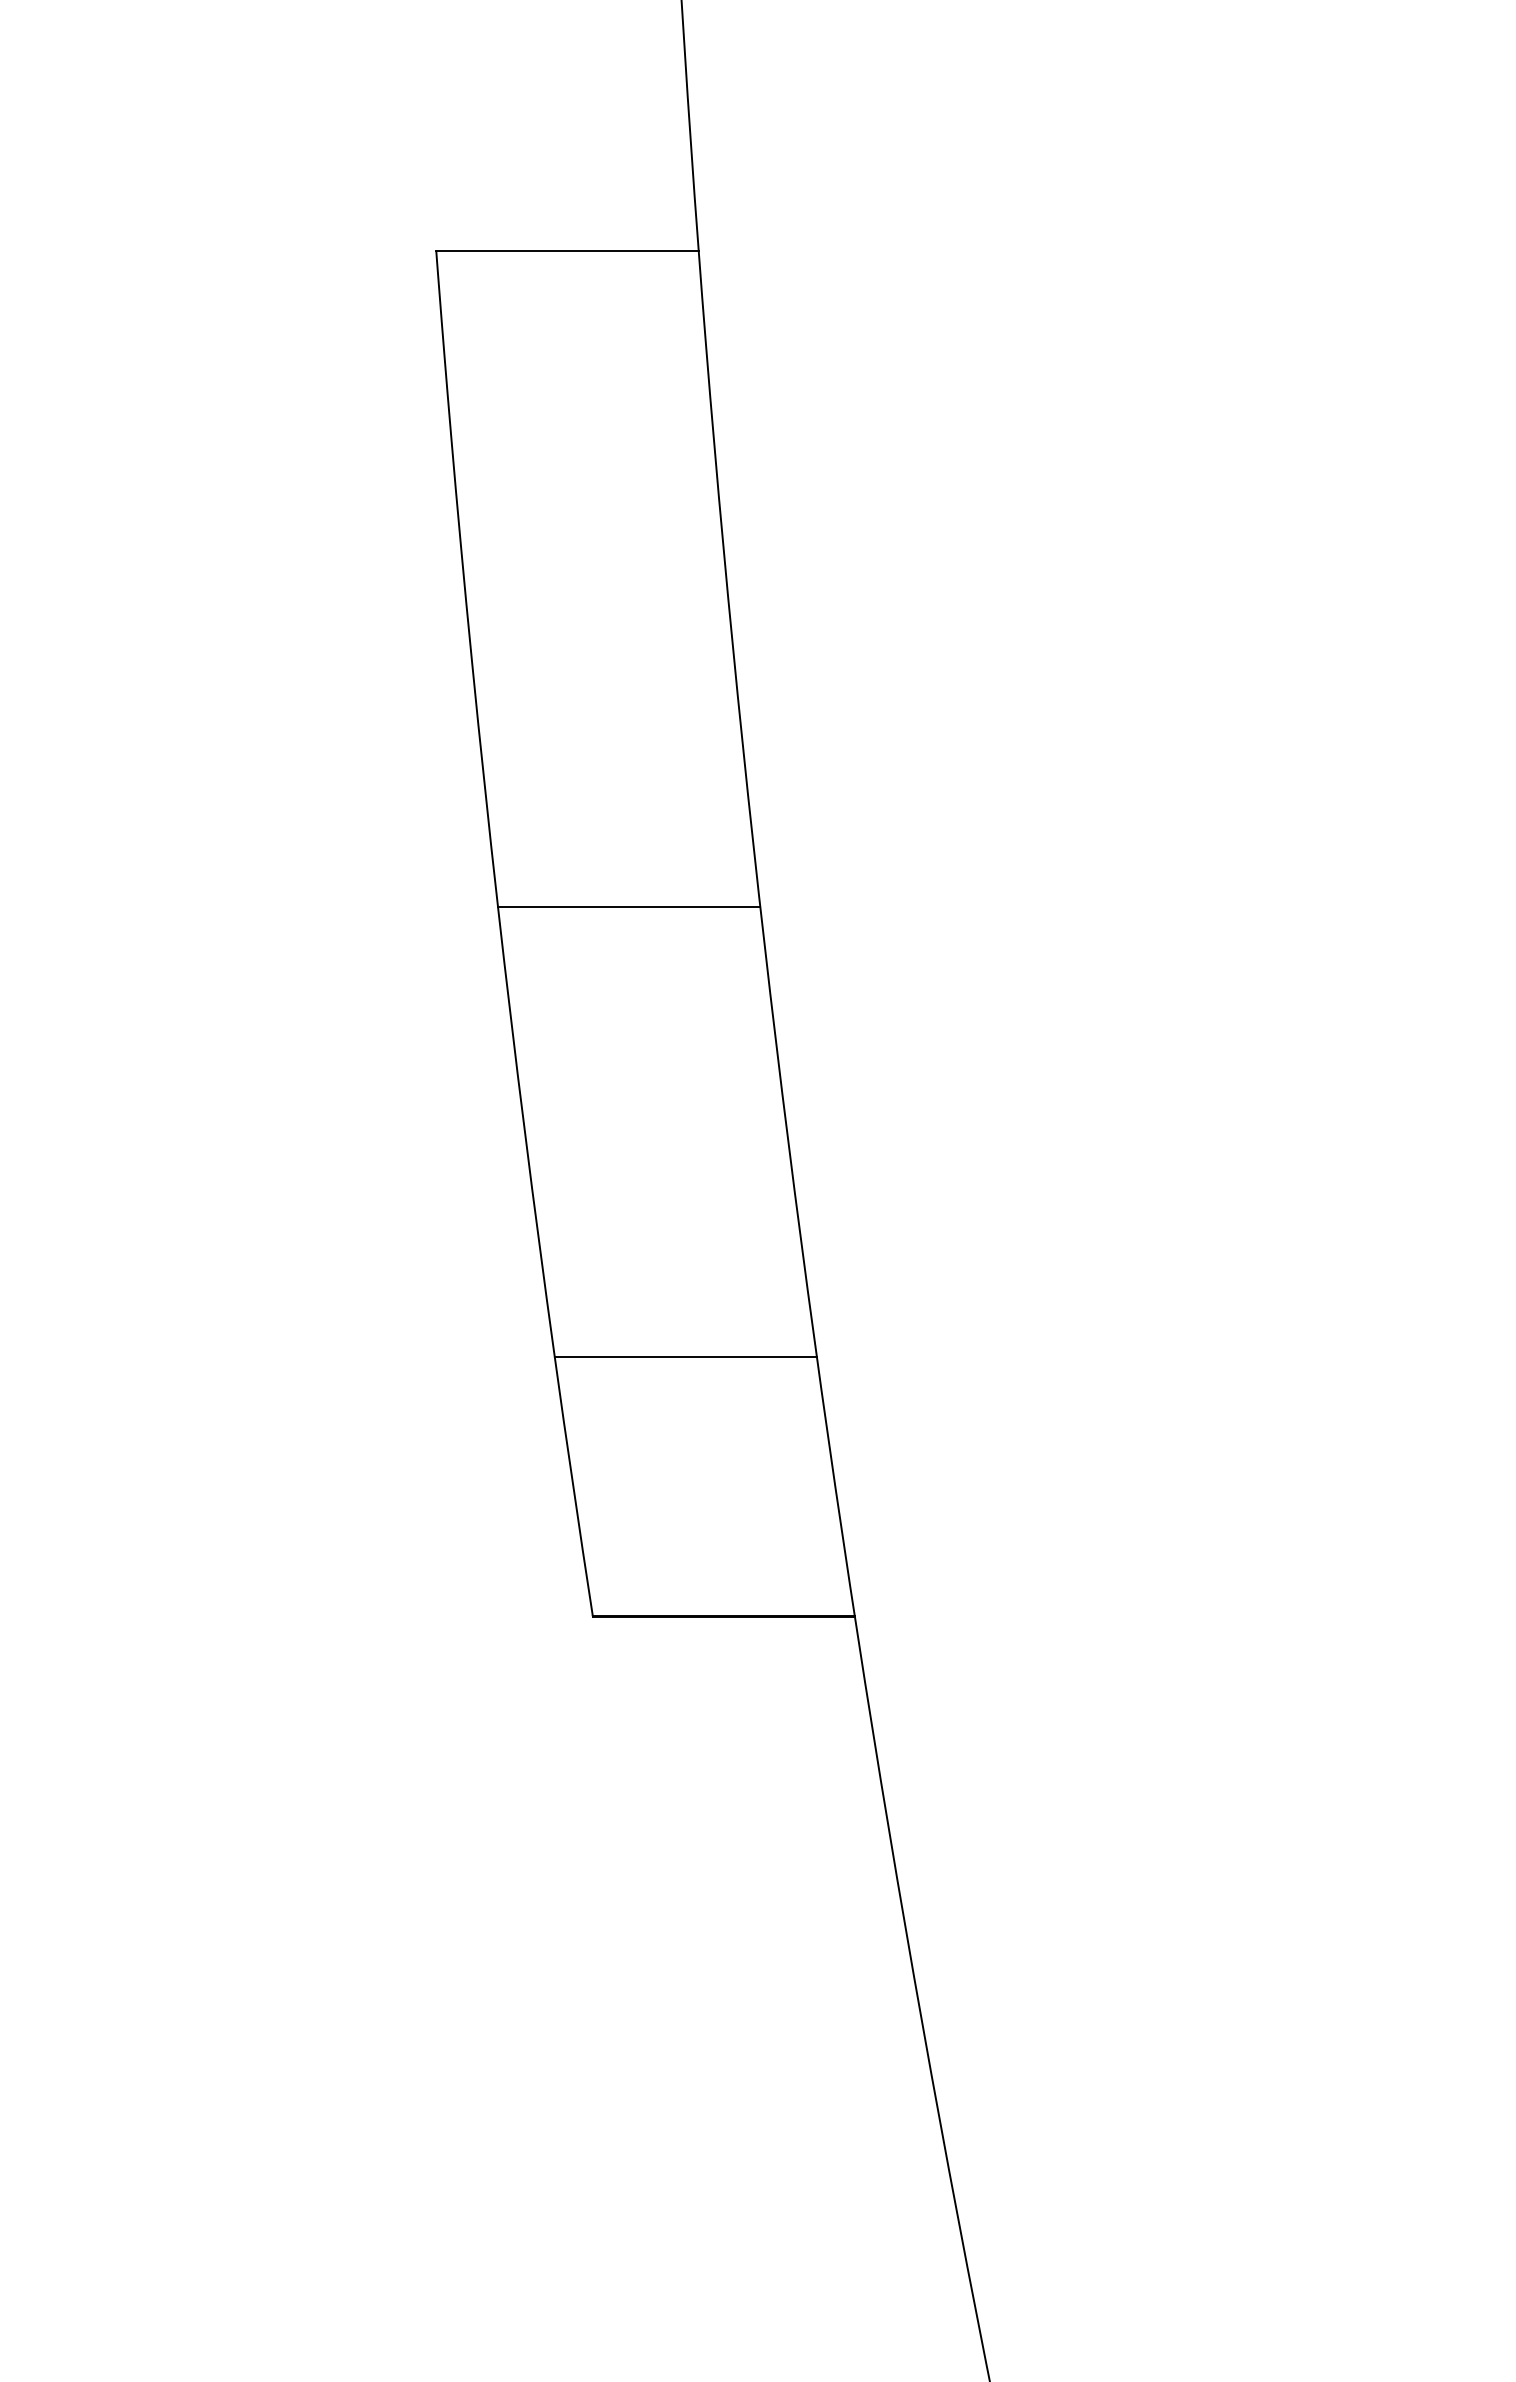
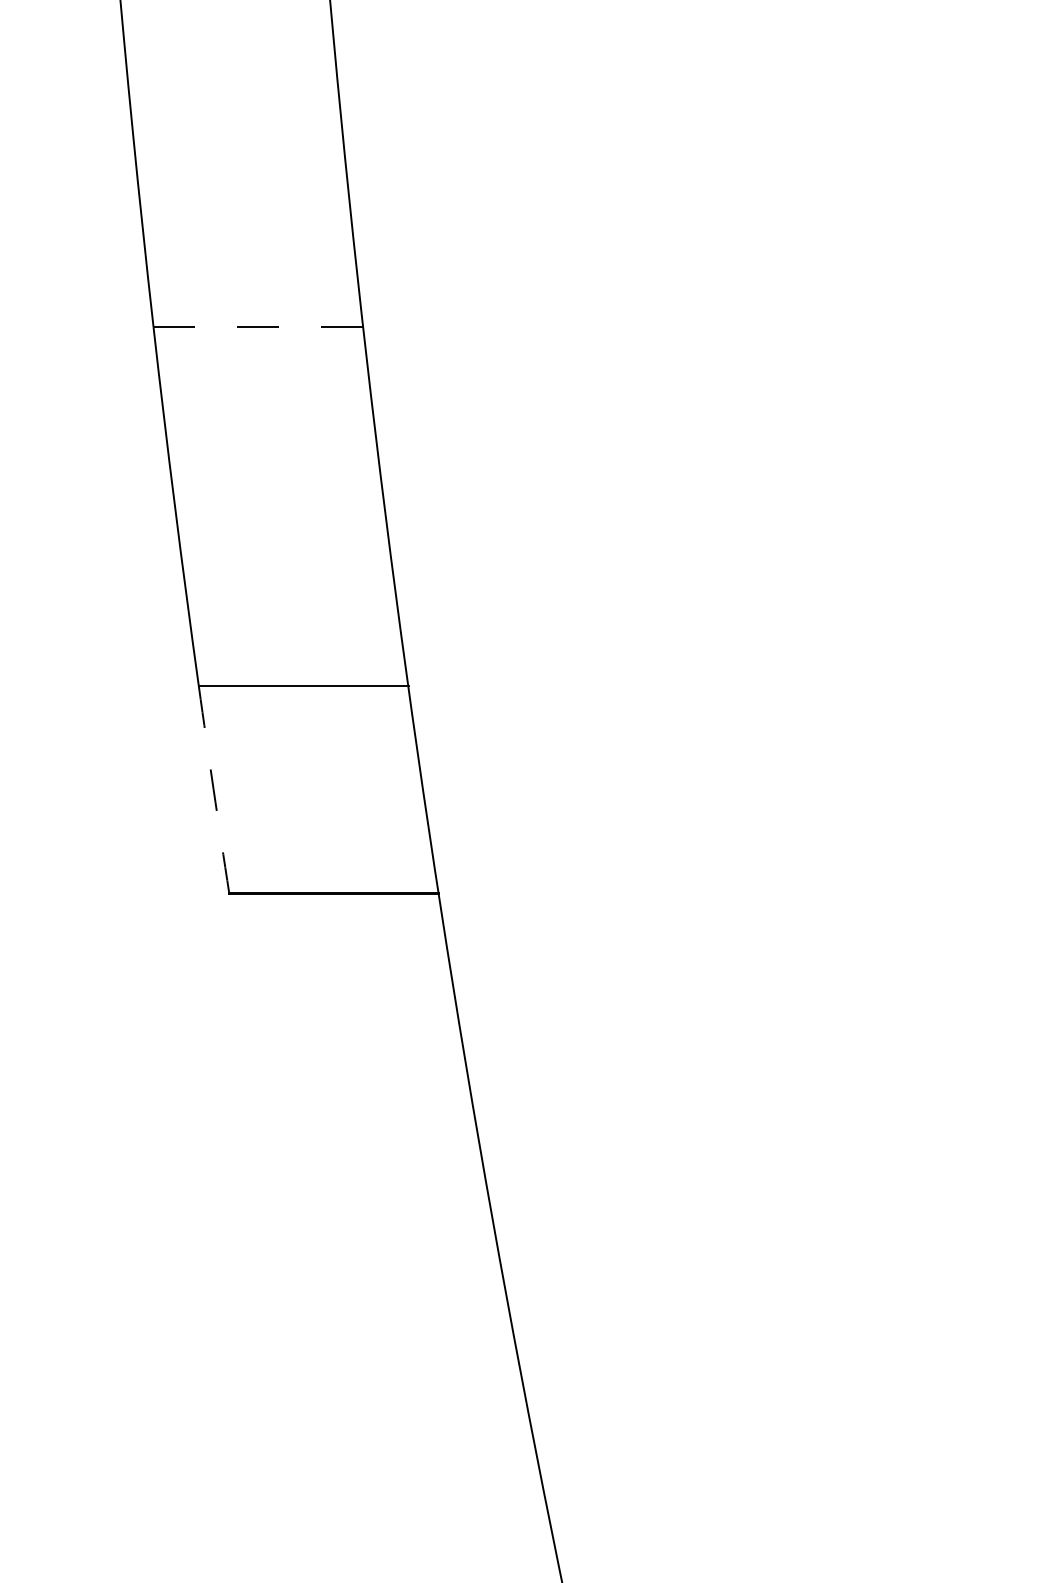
line: (629, 907) -> (258, 327), solid -> dashed
arc: (573, 1486) -> (213, 789), solid -> dashed

